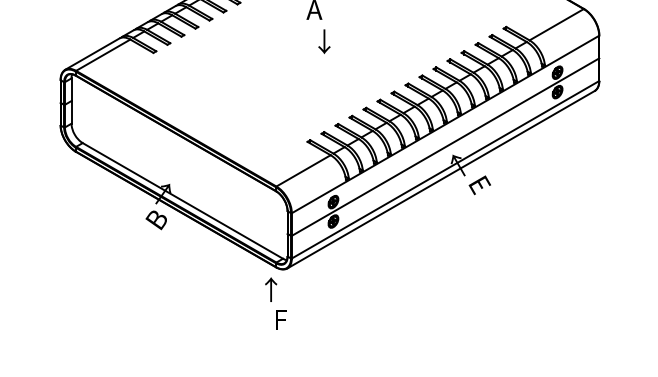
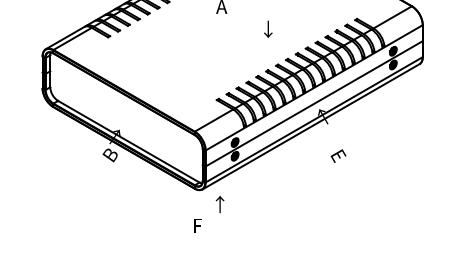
text: (324, 41) -> (268, 29), moved
text: (479, 185) -> (338, 156), moved
text: (271, 289) -> (220, 204), moved

